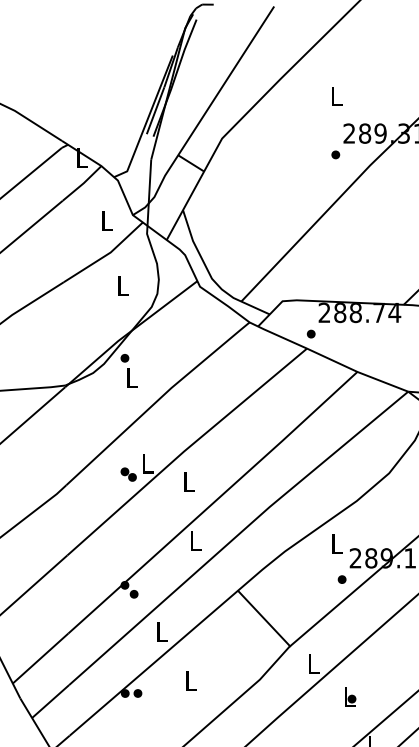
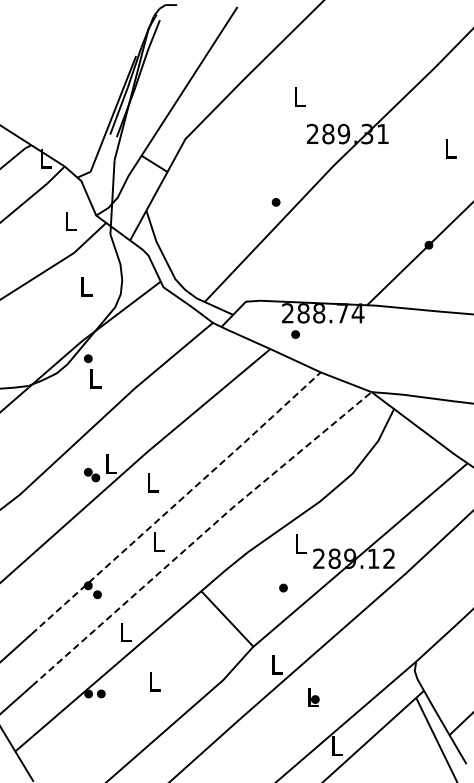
part: (335, 155) -> (275, 202), moved
part: (311, 334) -> (295, 334), moved
line: (214, 502) -> (177, 502), solid -> dashed
line: (237, 535) -> (200, 535), solid -> dashed
part: (342, 579) -> (283, 587), moved

